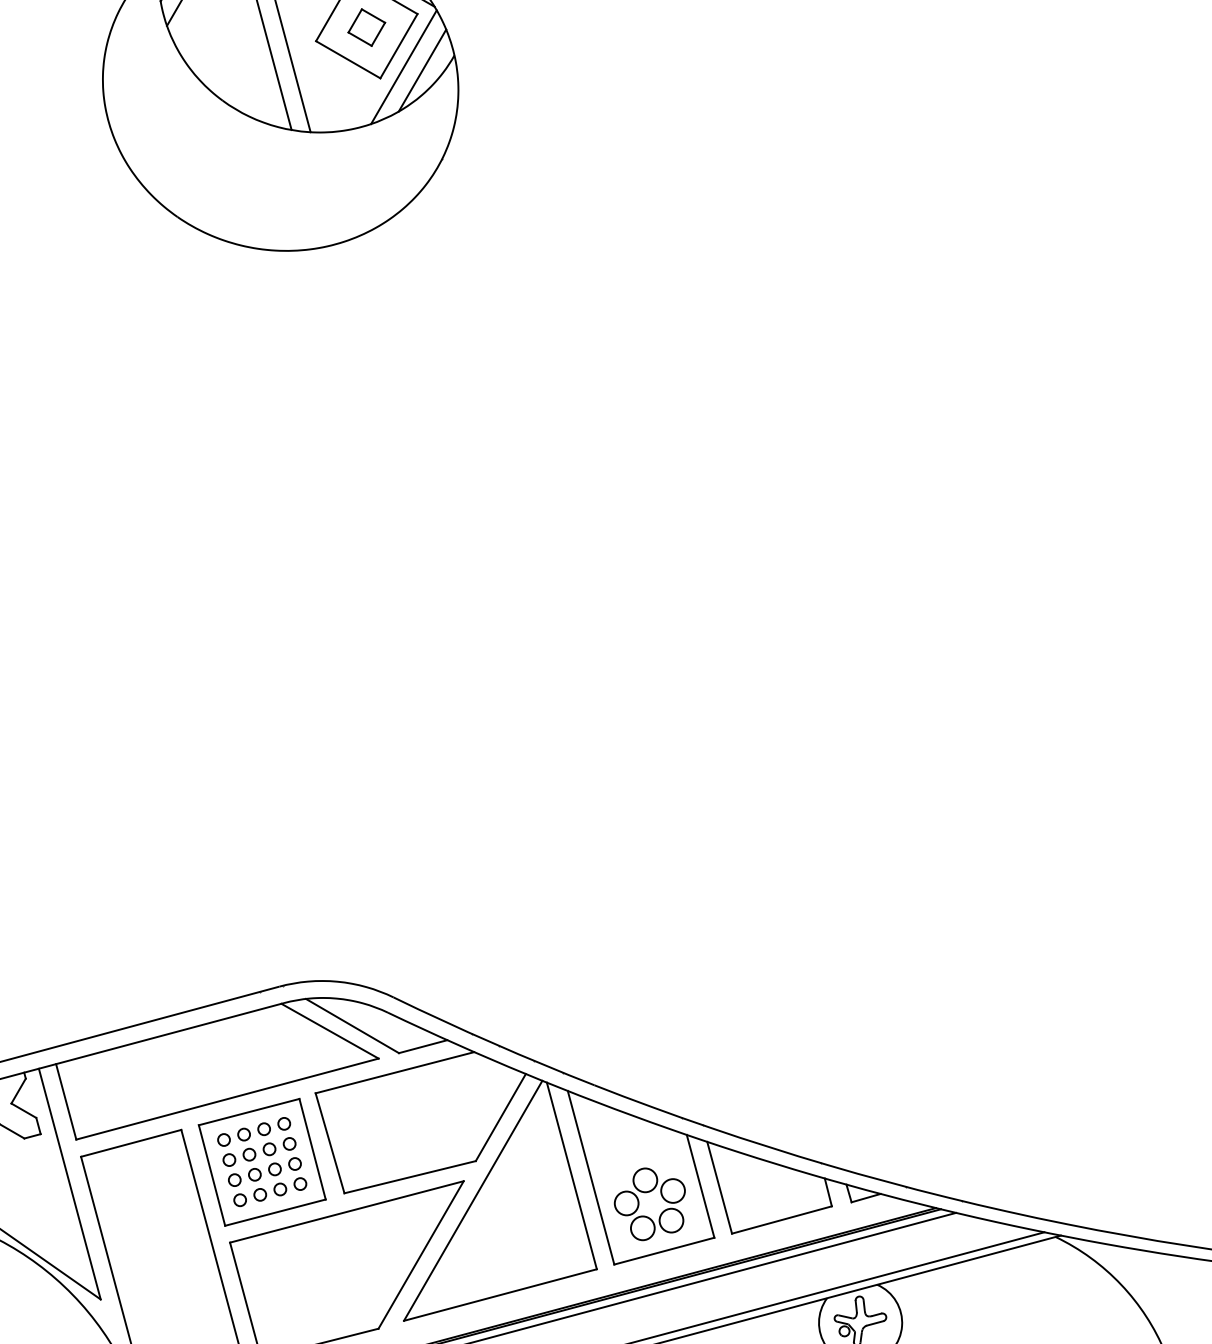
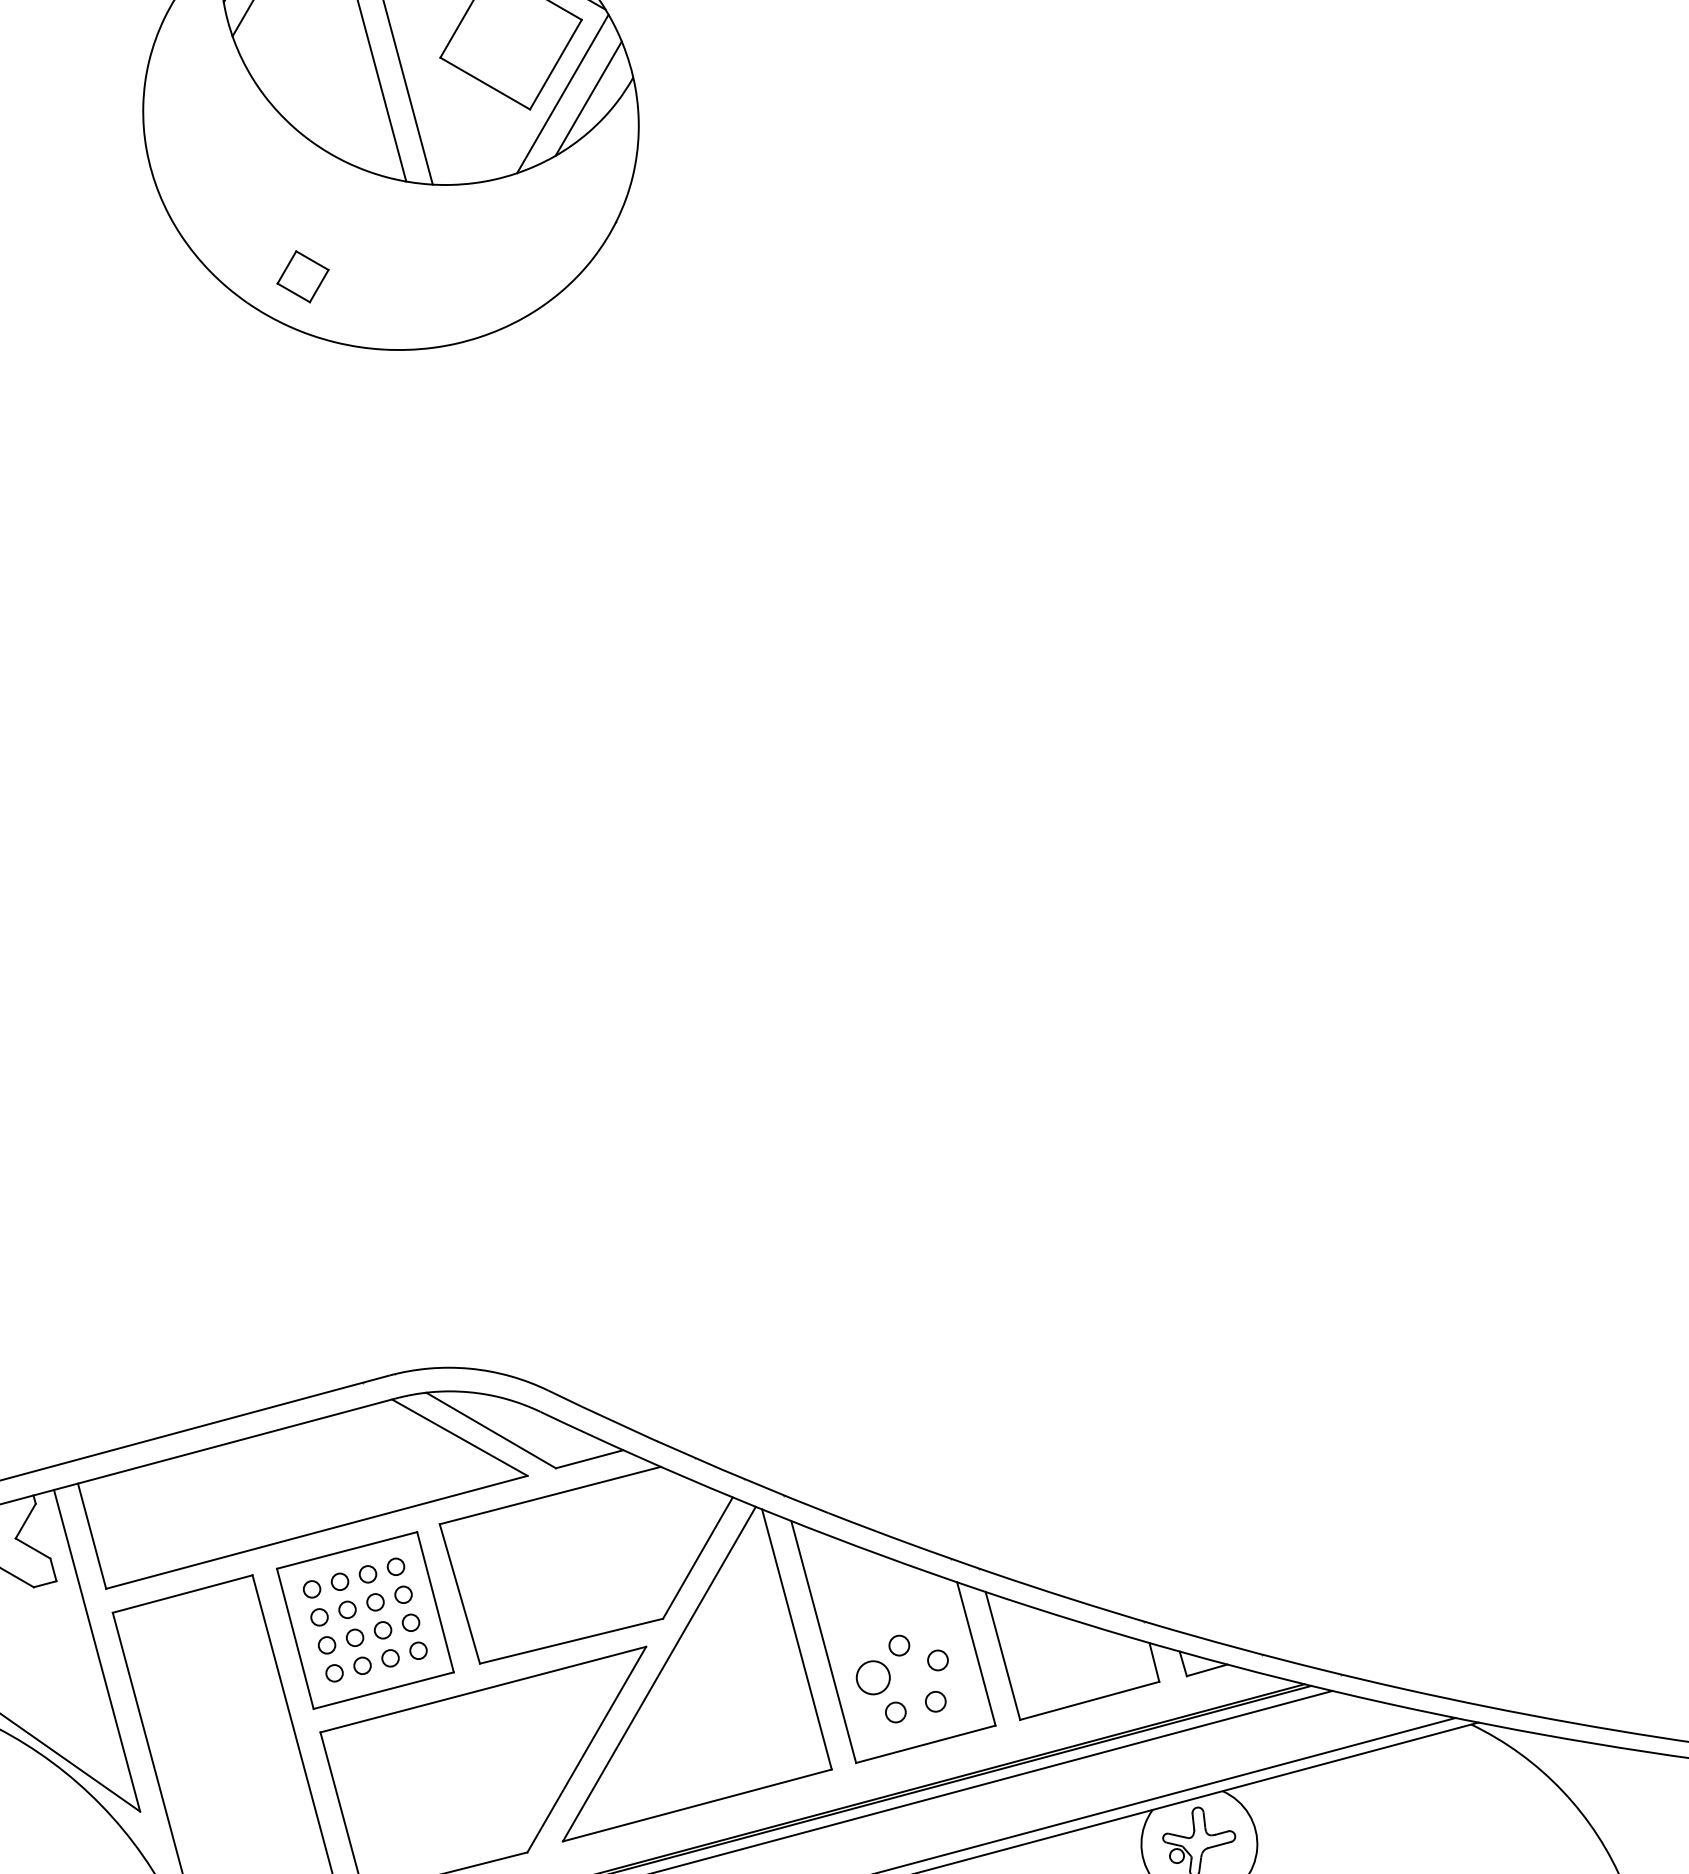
part: (366, 27) -> (302, 276), moved
circle: (644, 1180) -> (898, 1645), size x0.6
circle: (672, 1191) -> (937, 1660), size x0.6
circle: (671, 1220) -> (935, 1701), size x0.6
circle: (642, 1228) -> (895, 1712), size x0.6

